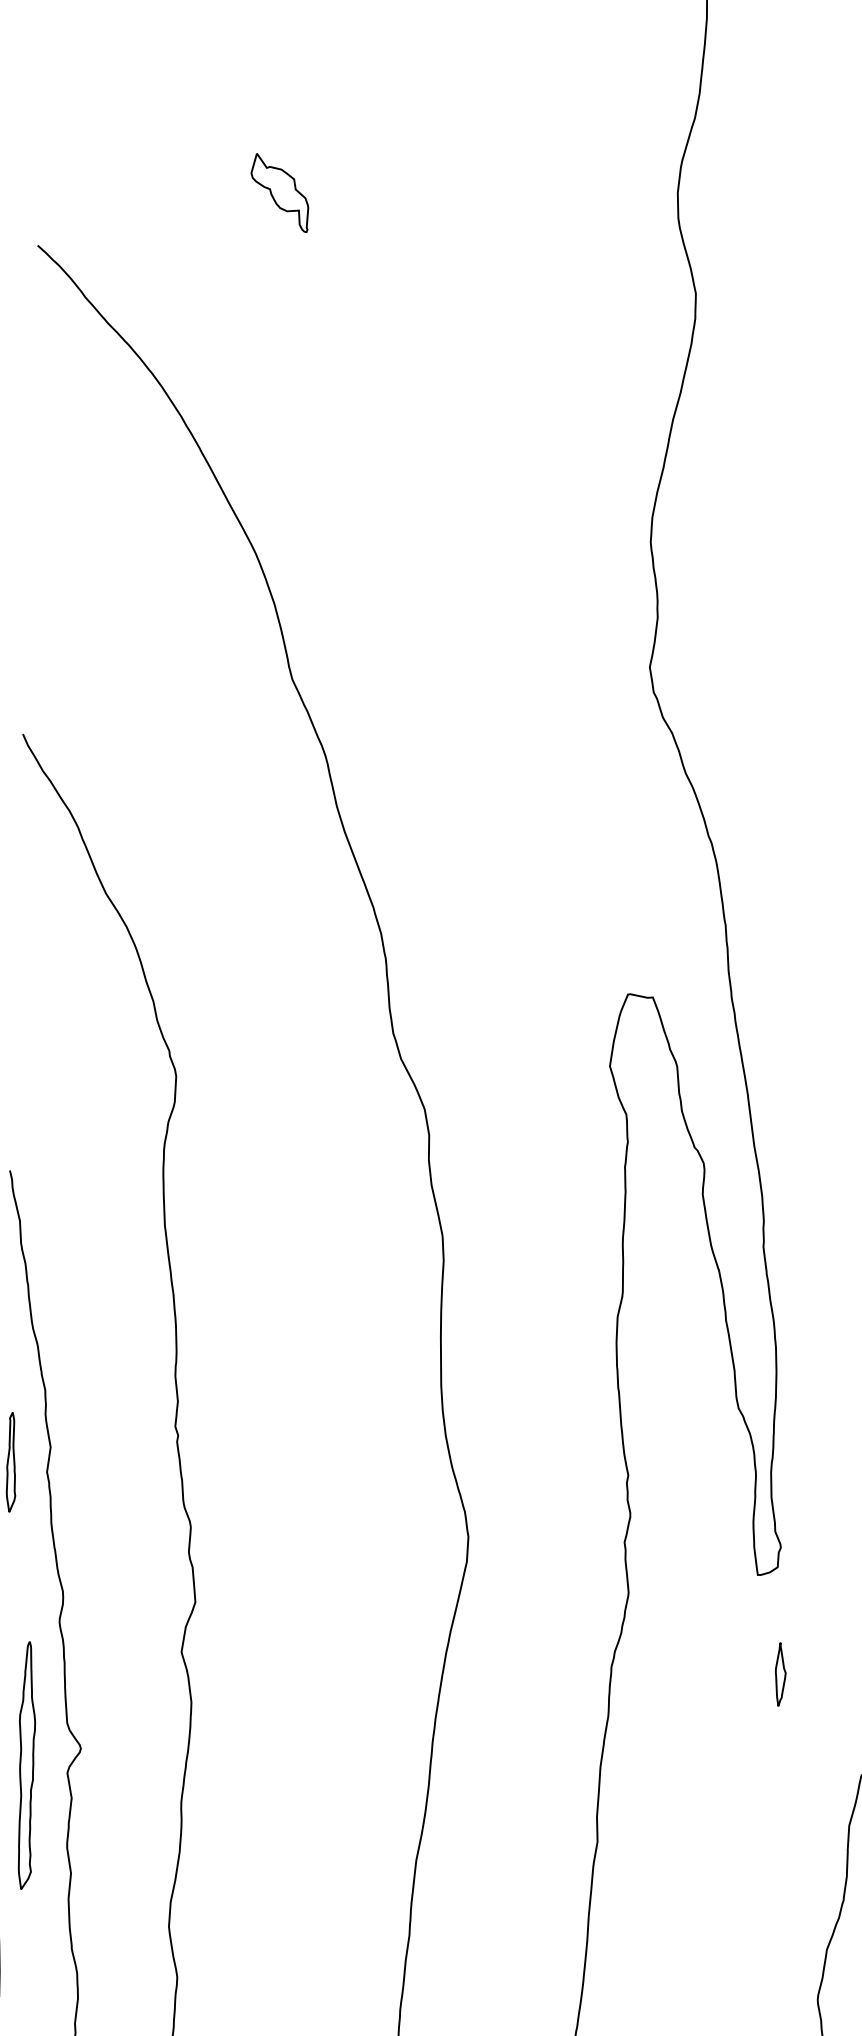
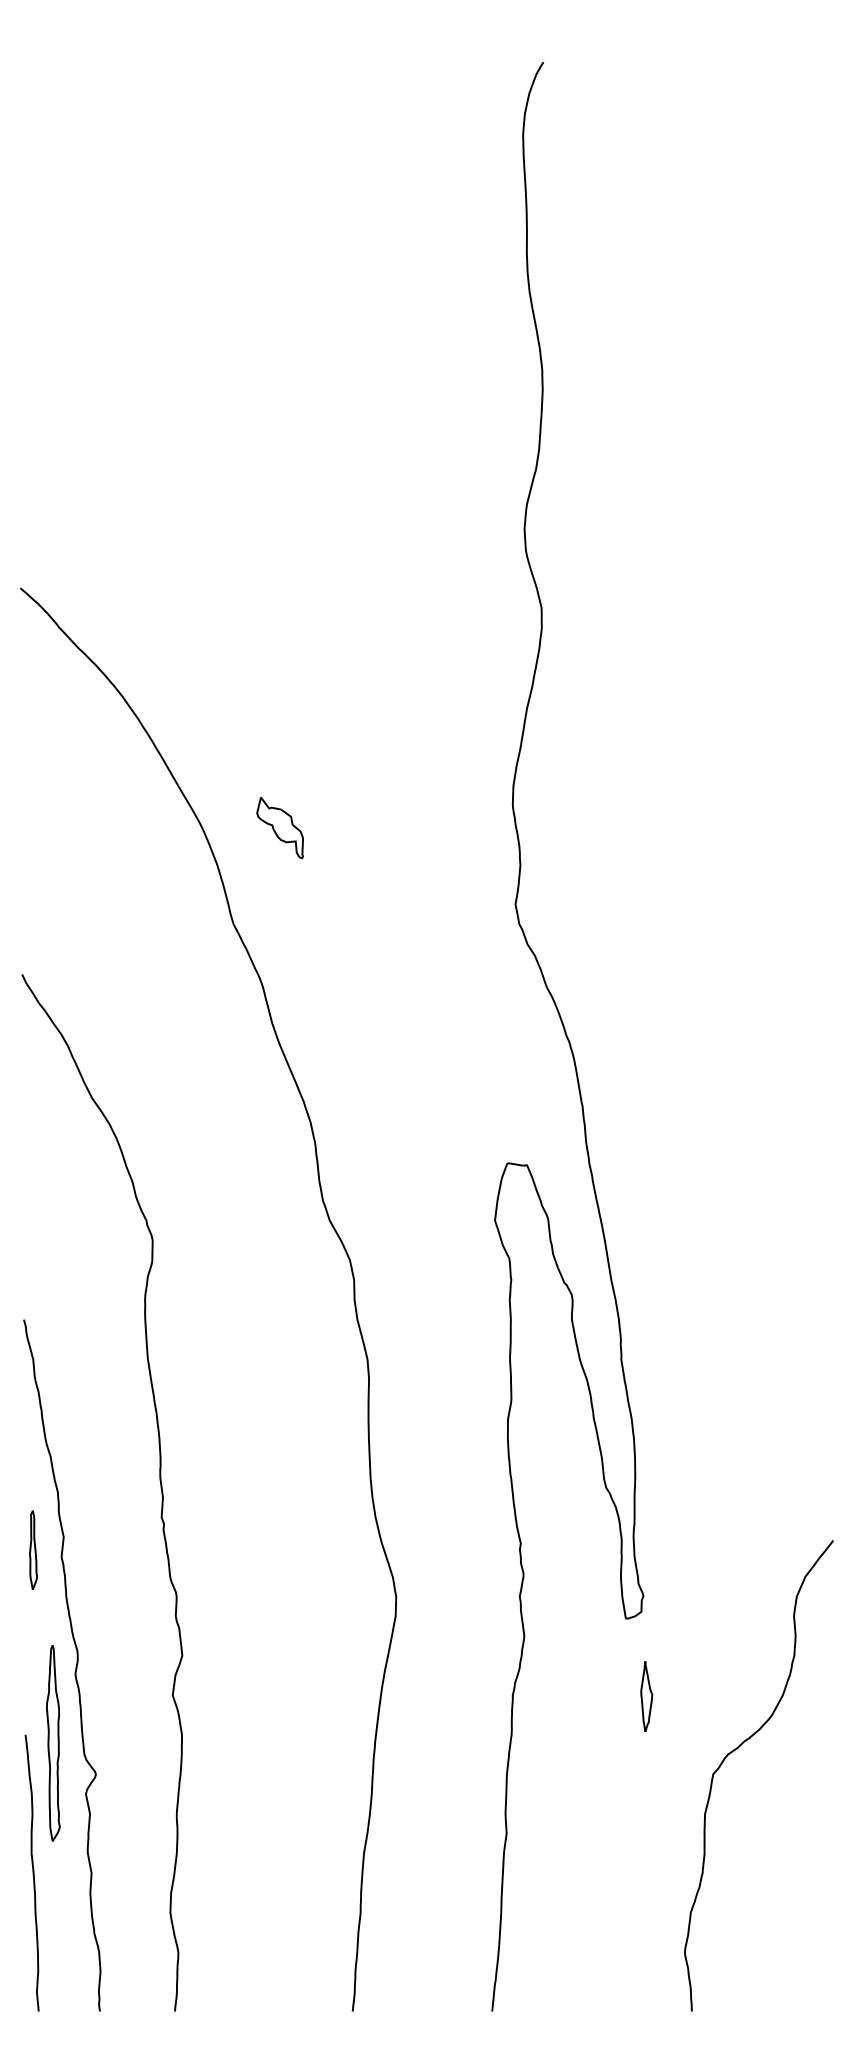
part: (278, 193) -> (279, 828), moved
part: (780, 1674) -> (646, 1696), size x1.4
part: (26, 1765) -> (53, 1743), moved

